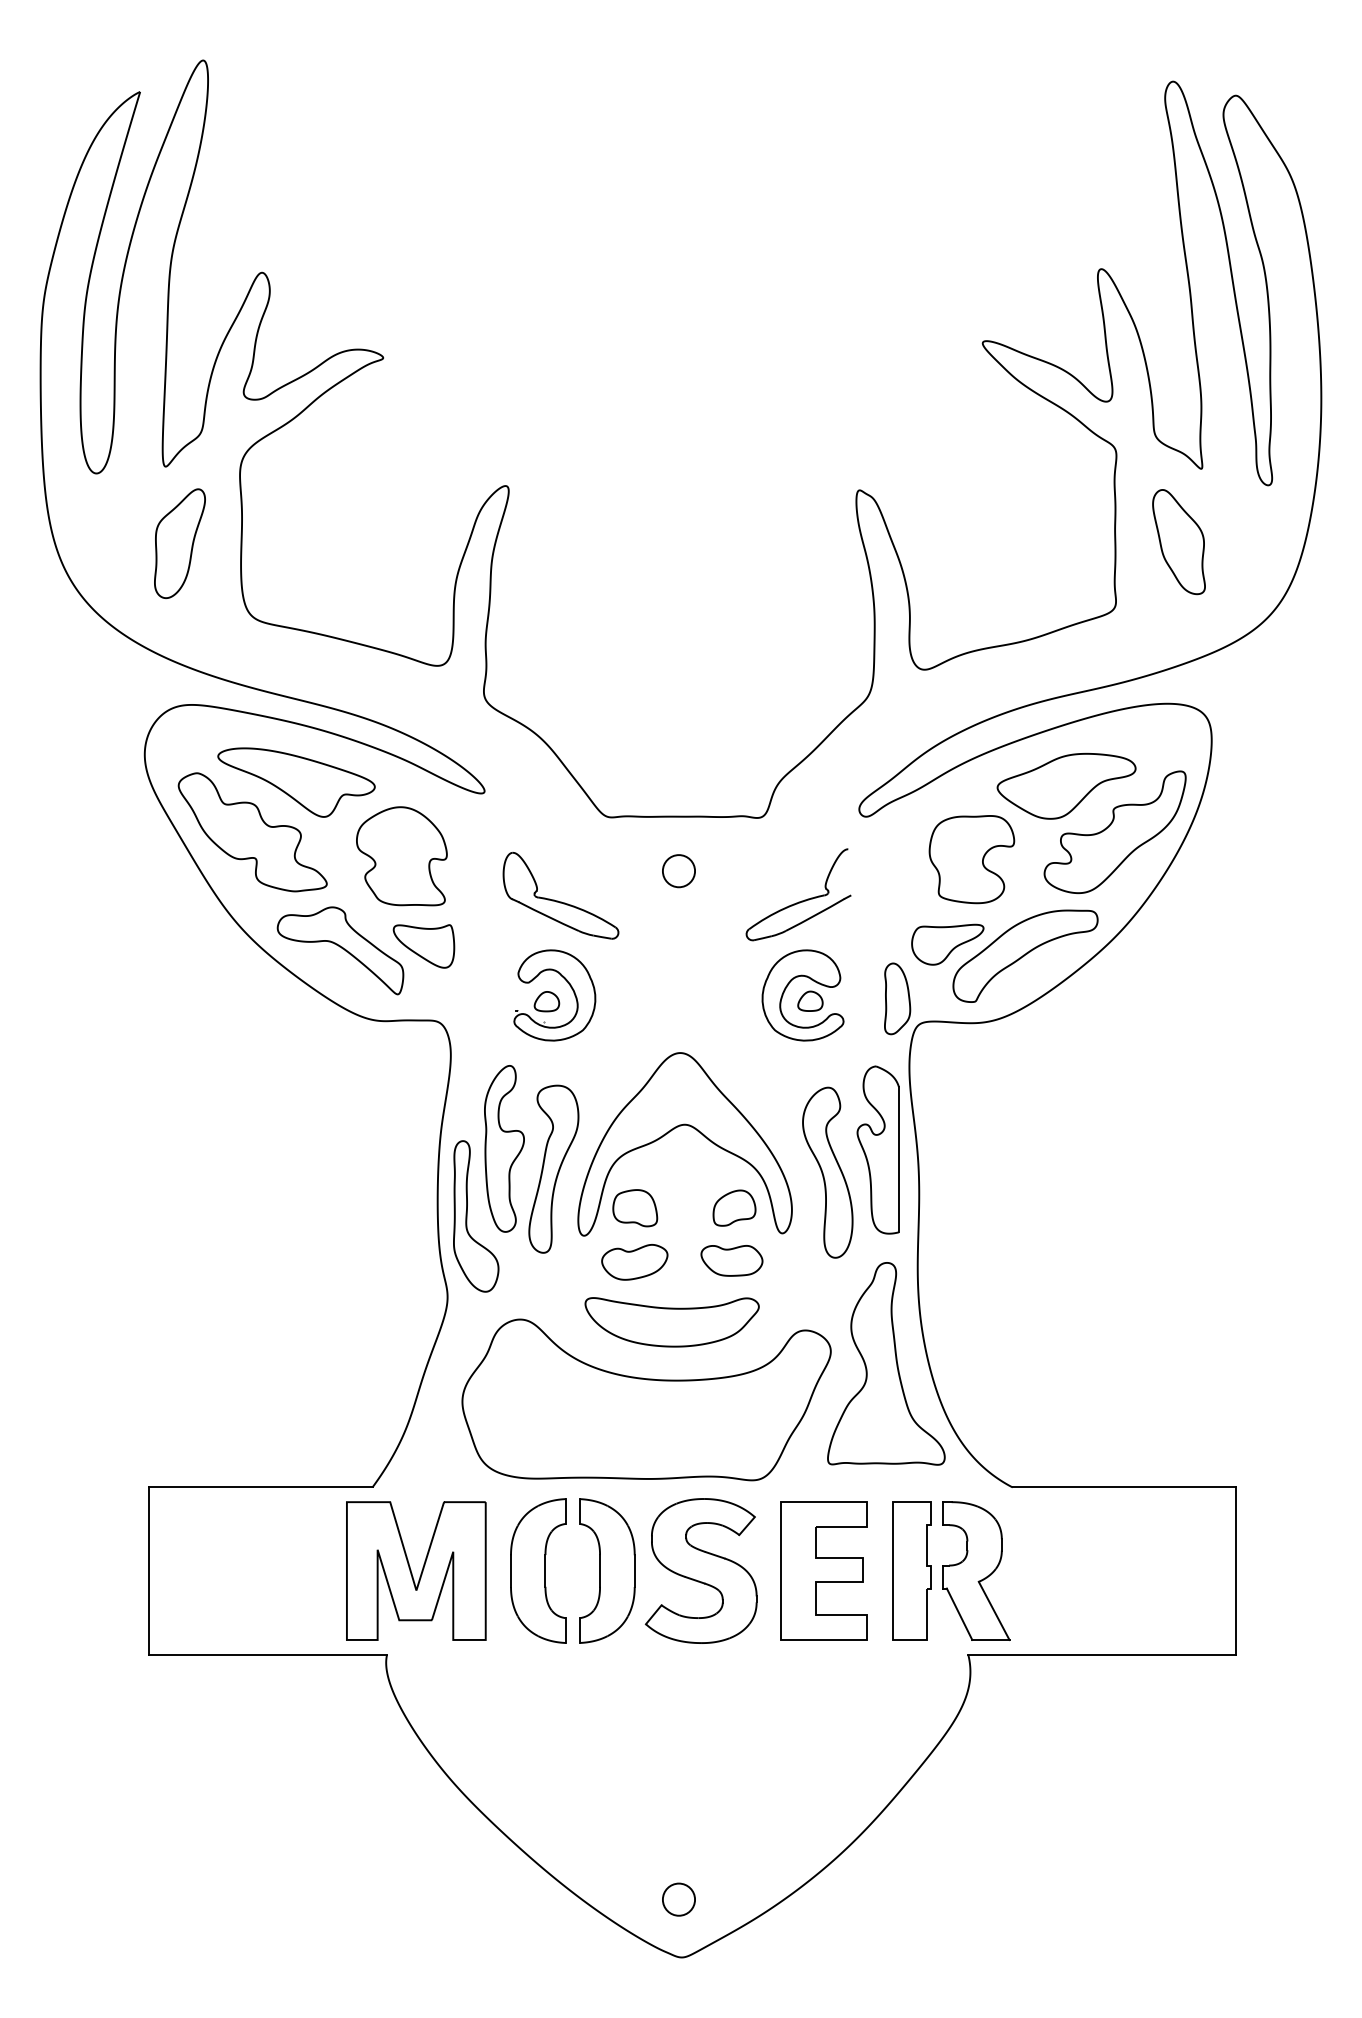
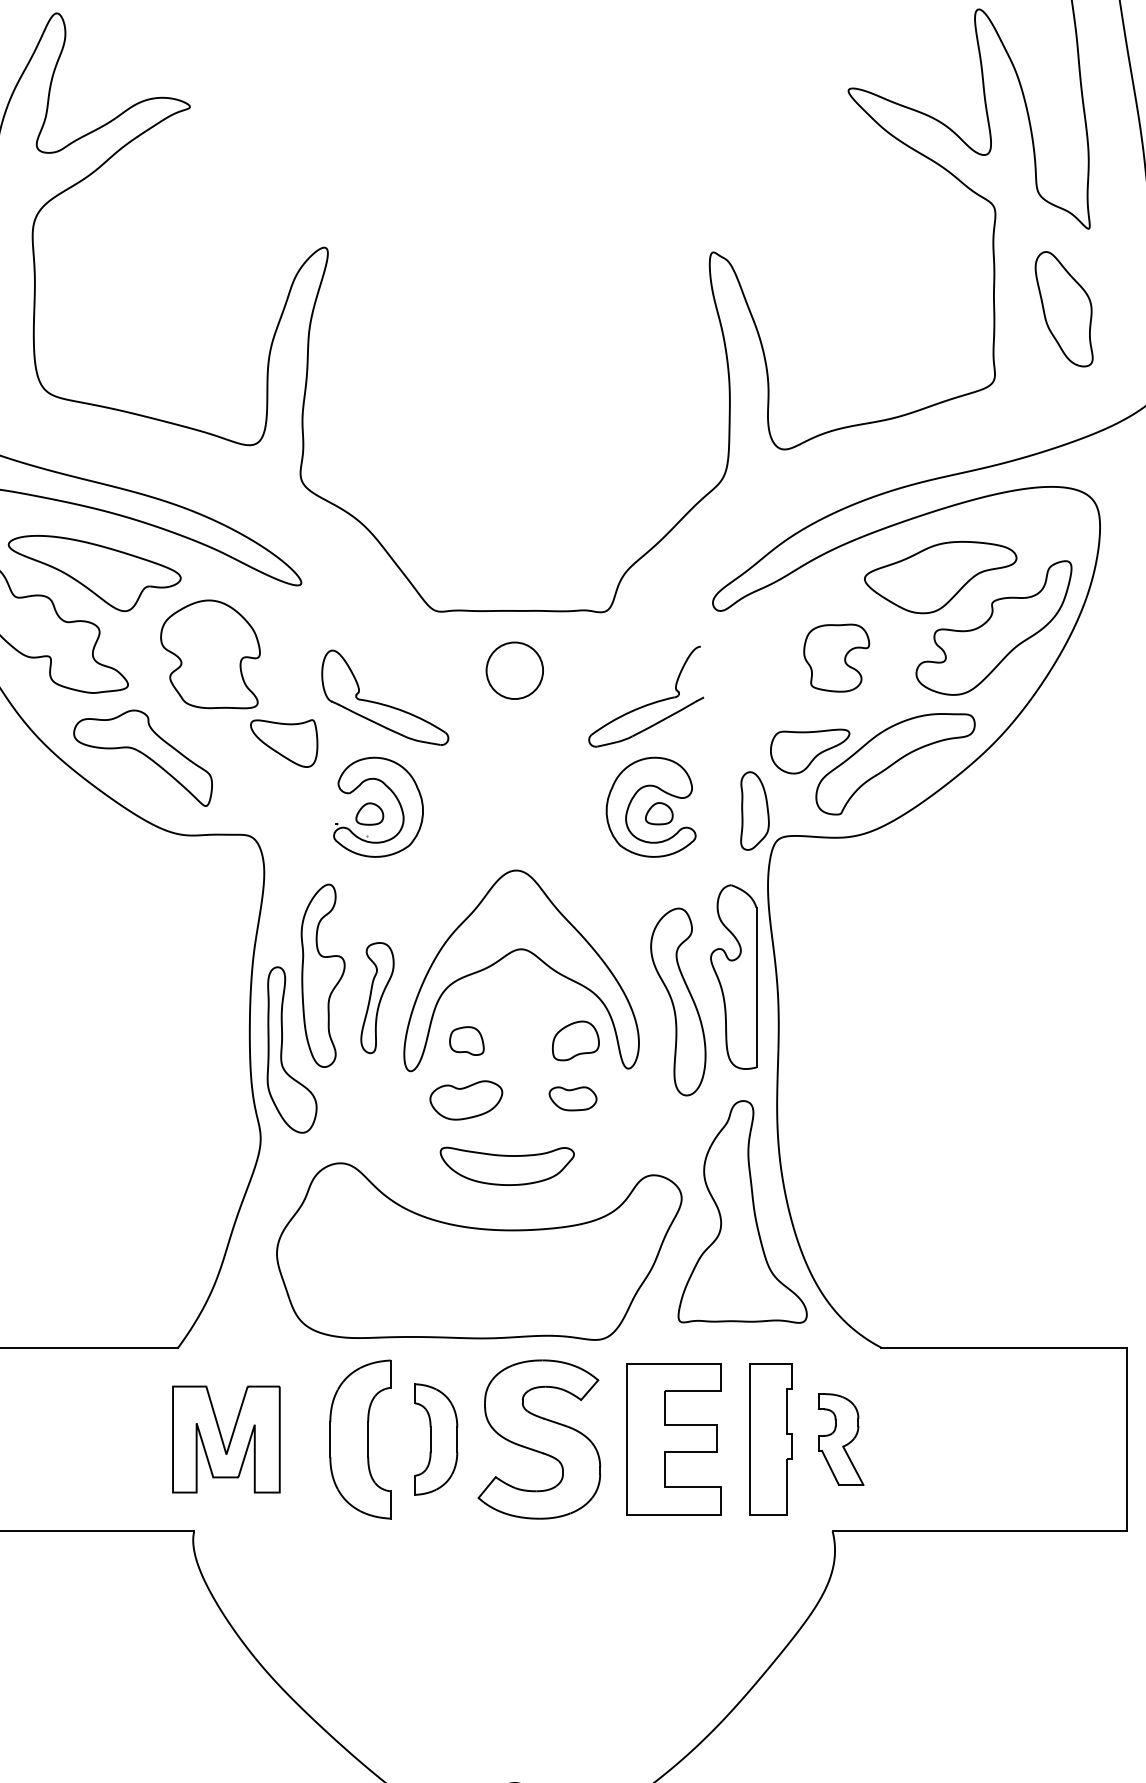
part: (971, 859) -> (836, 657), size x0.7
circle: (678, 871) -> (514, 671), size x1.6
part: (423, 946) -> (283, 743), moved
part: (553, 1168) -> (377, 997), size x0.6
part: (635, 1208) -> (467, 1041), size x0.7
part: (731, 1260) -> (572, 1098), size x0.7
part: (671, 1322) -> (506, 1166), size x0.7
part: (416, 1570) -> (226, 1438), size x0.7
part: (607, 1570) -> (436, 1438), size x0.7
part: (976, 1570) -> (841, 1438), size x0.6

